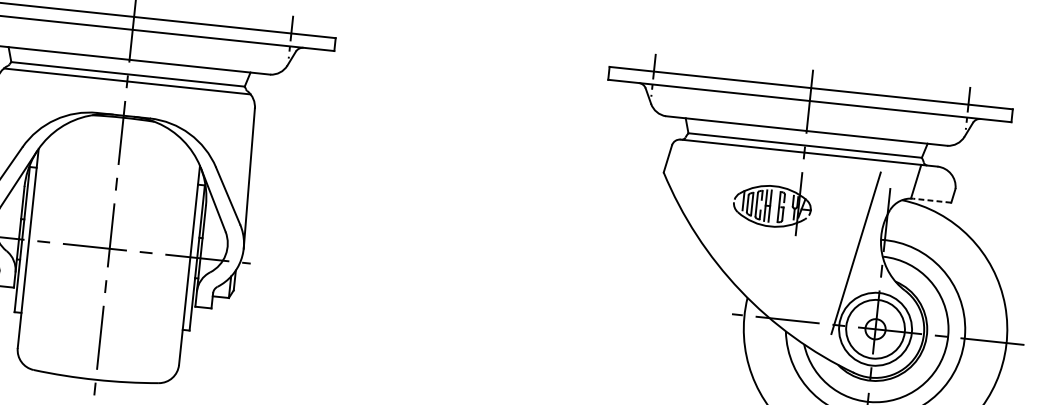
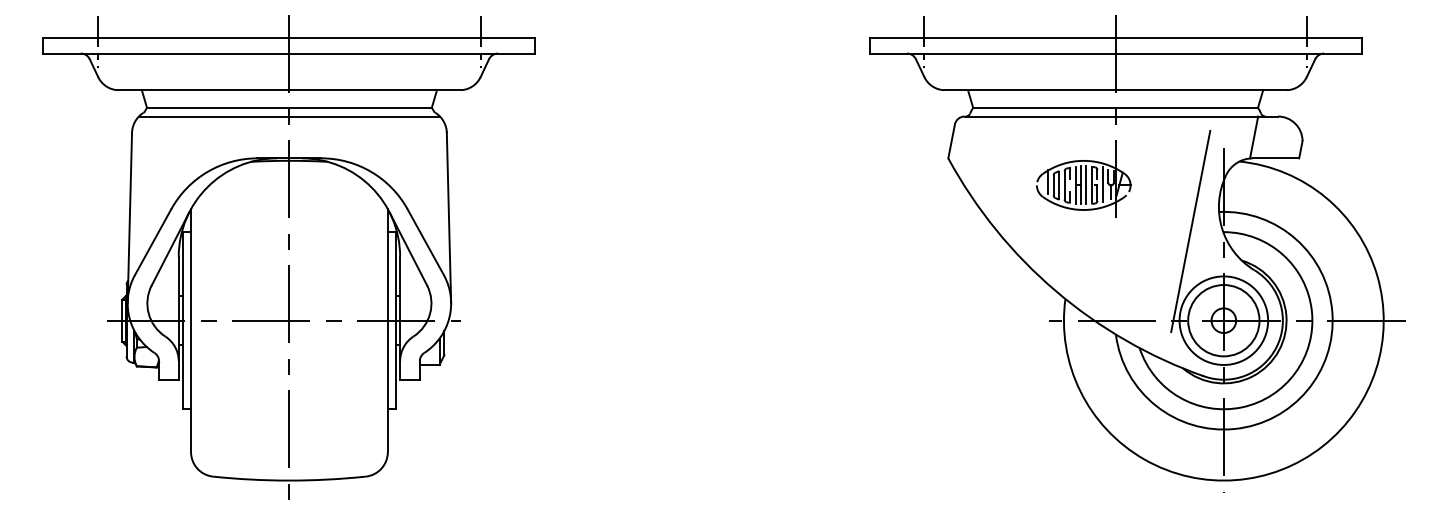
line: (931, 200) -> (1275, 158), dashed -> solid
line: (774, 206) -> (1086, 185), added
line: (787, 207) -> (1102, 184), added

